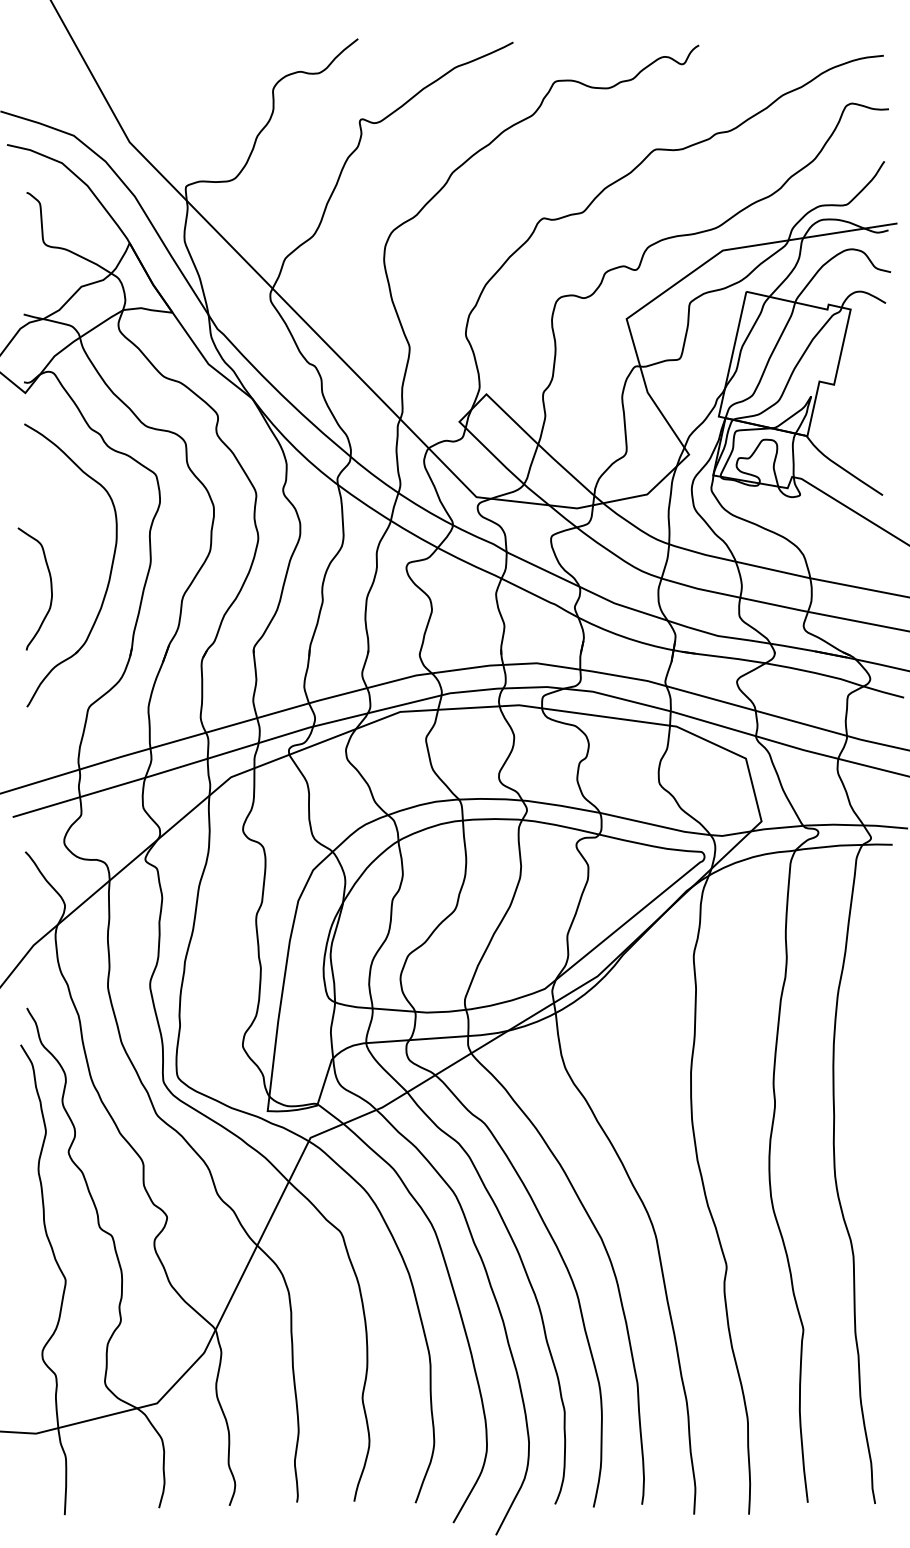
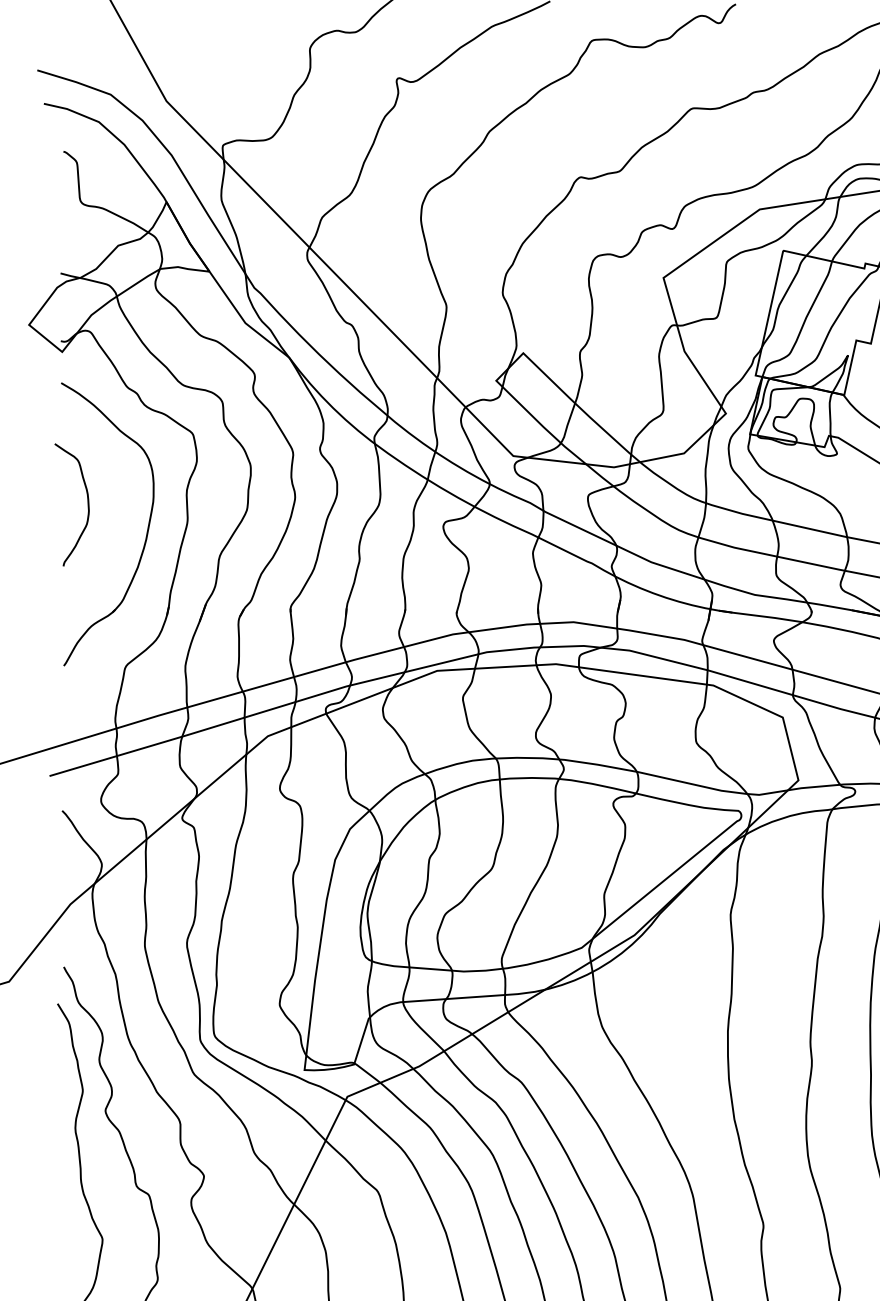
curve: (50, 588) -> (87, 504), moved

